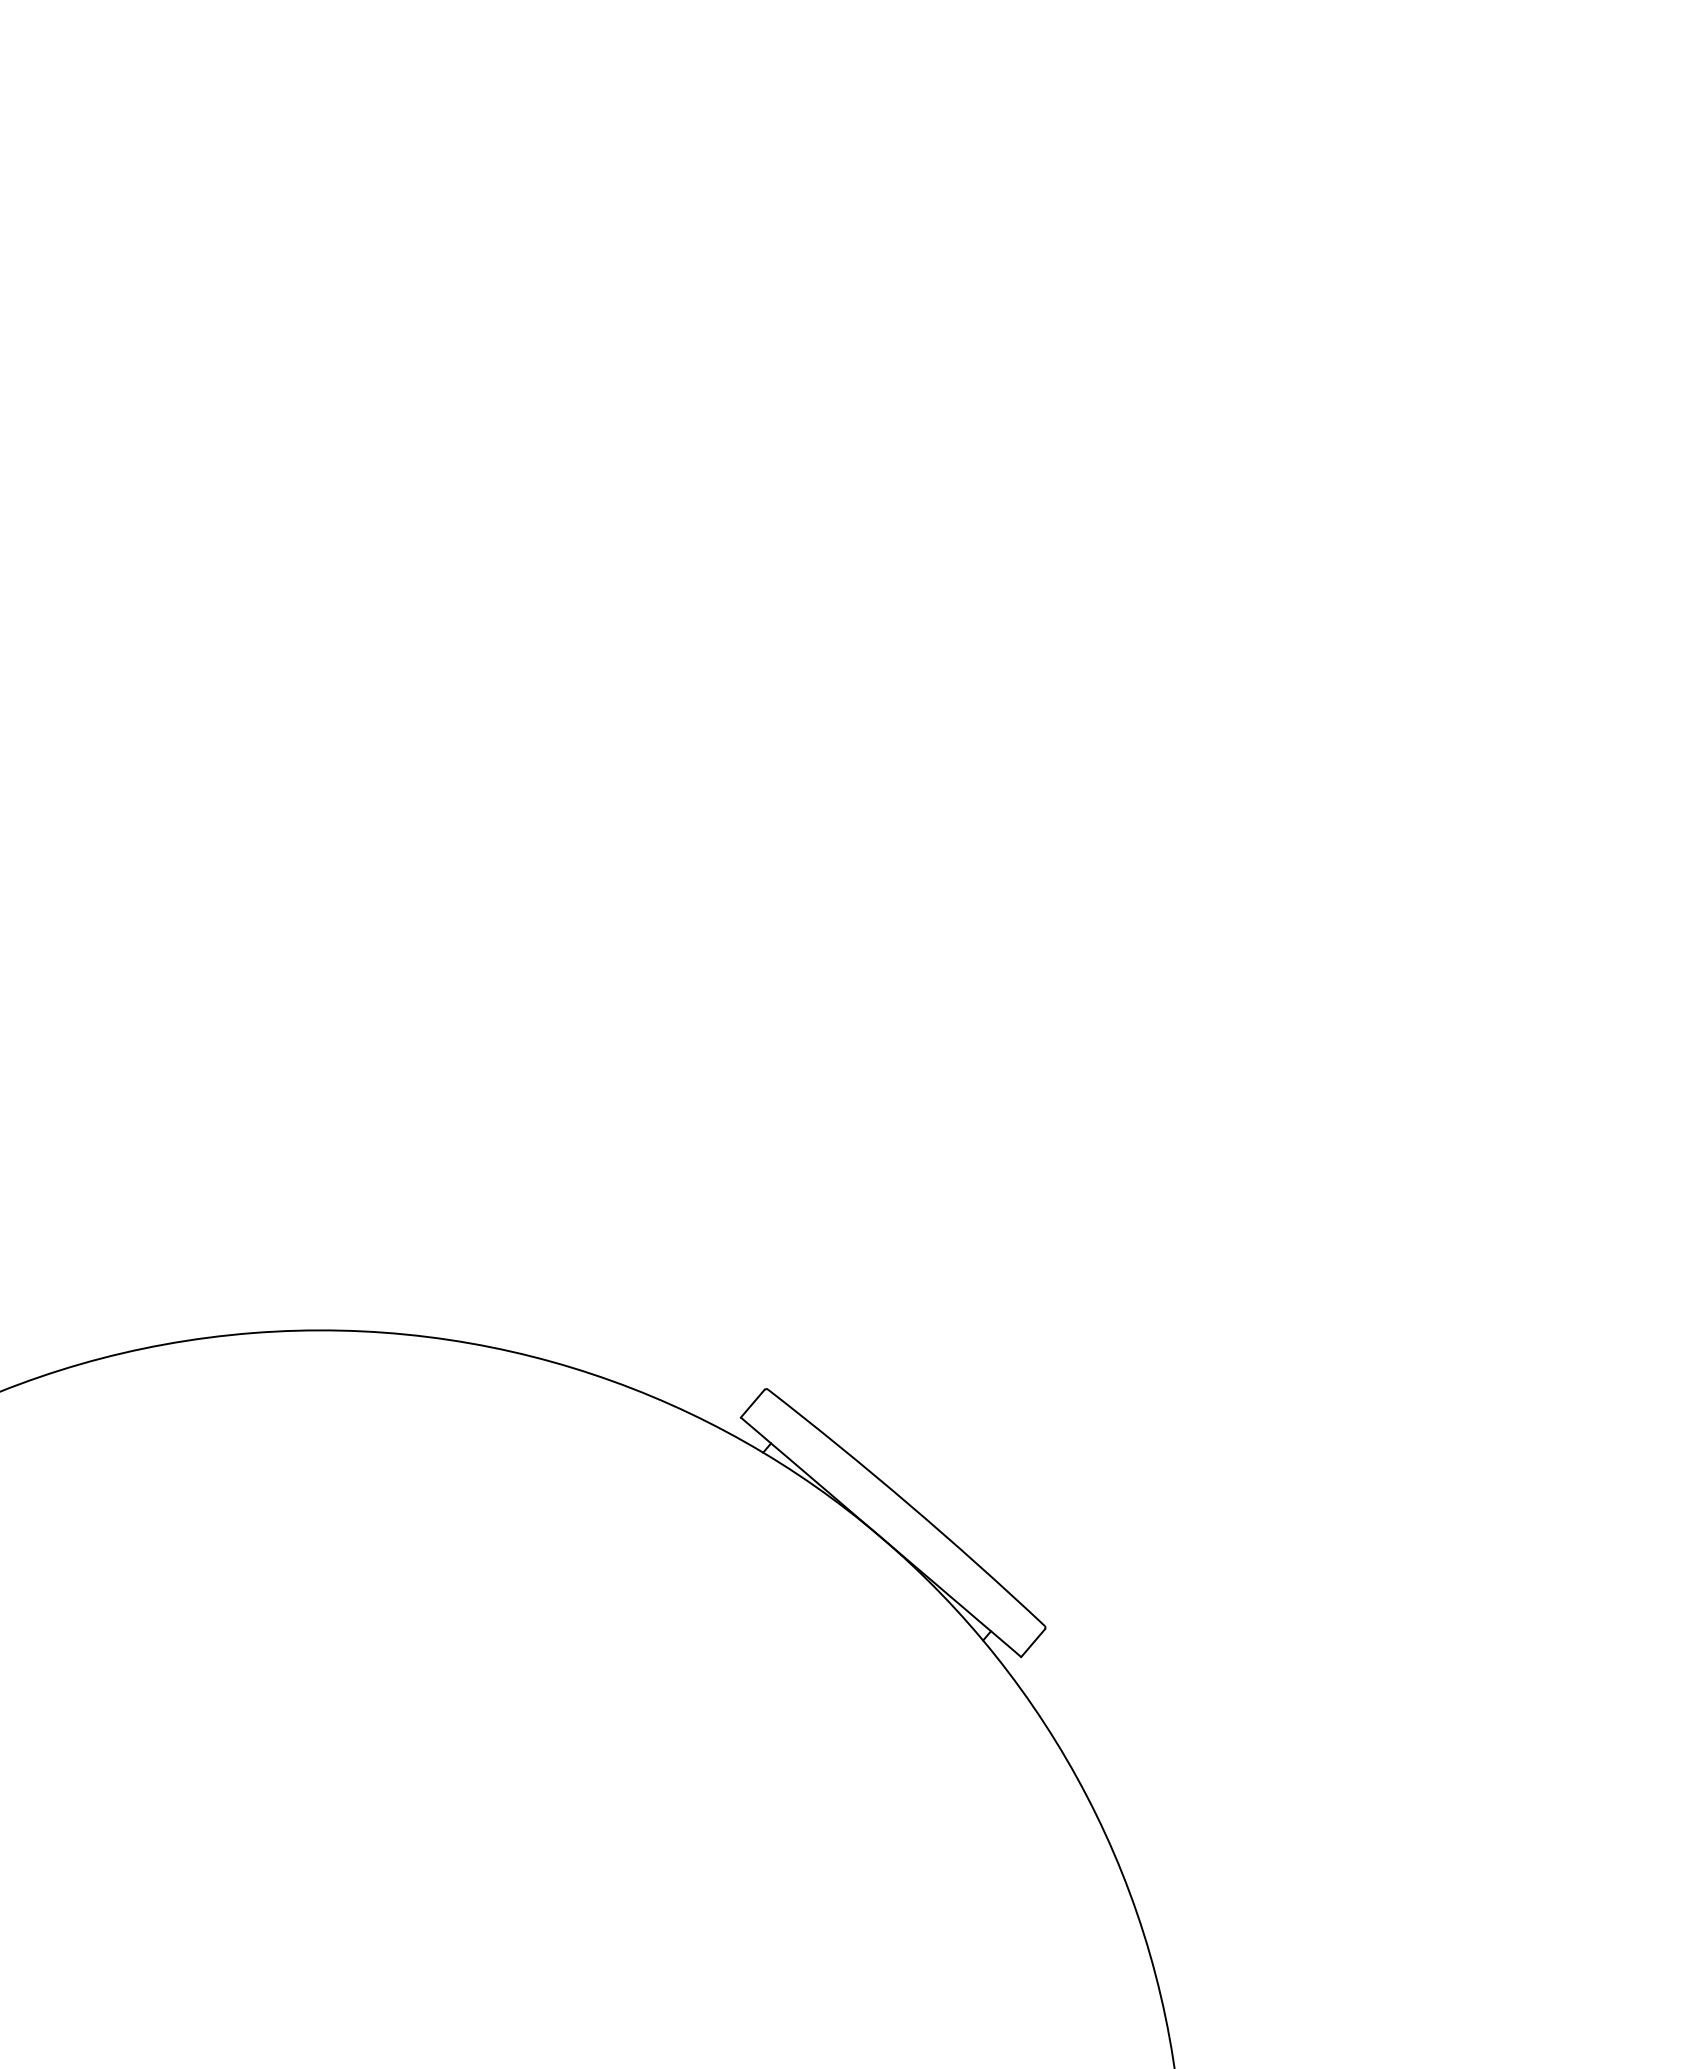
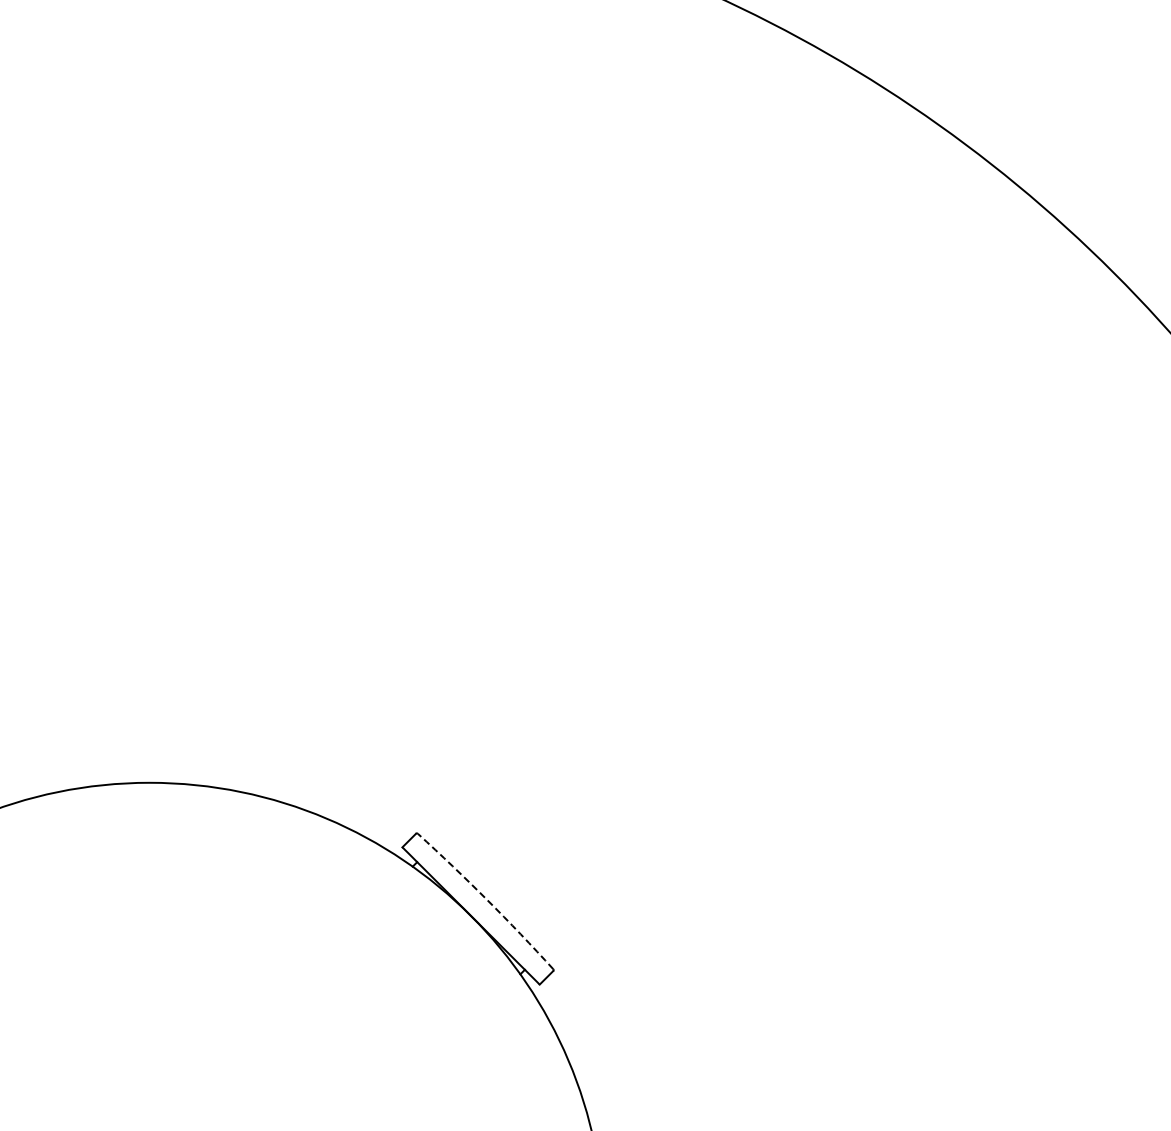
arc: (909, 1503) -> (487, 899), solid -> dashed

